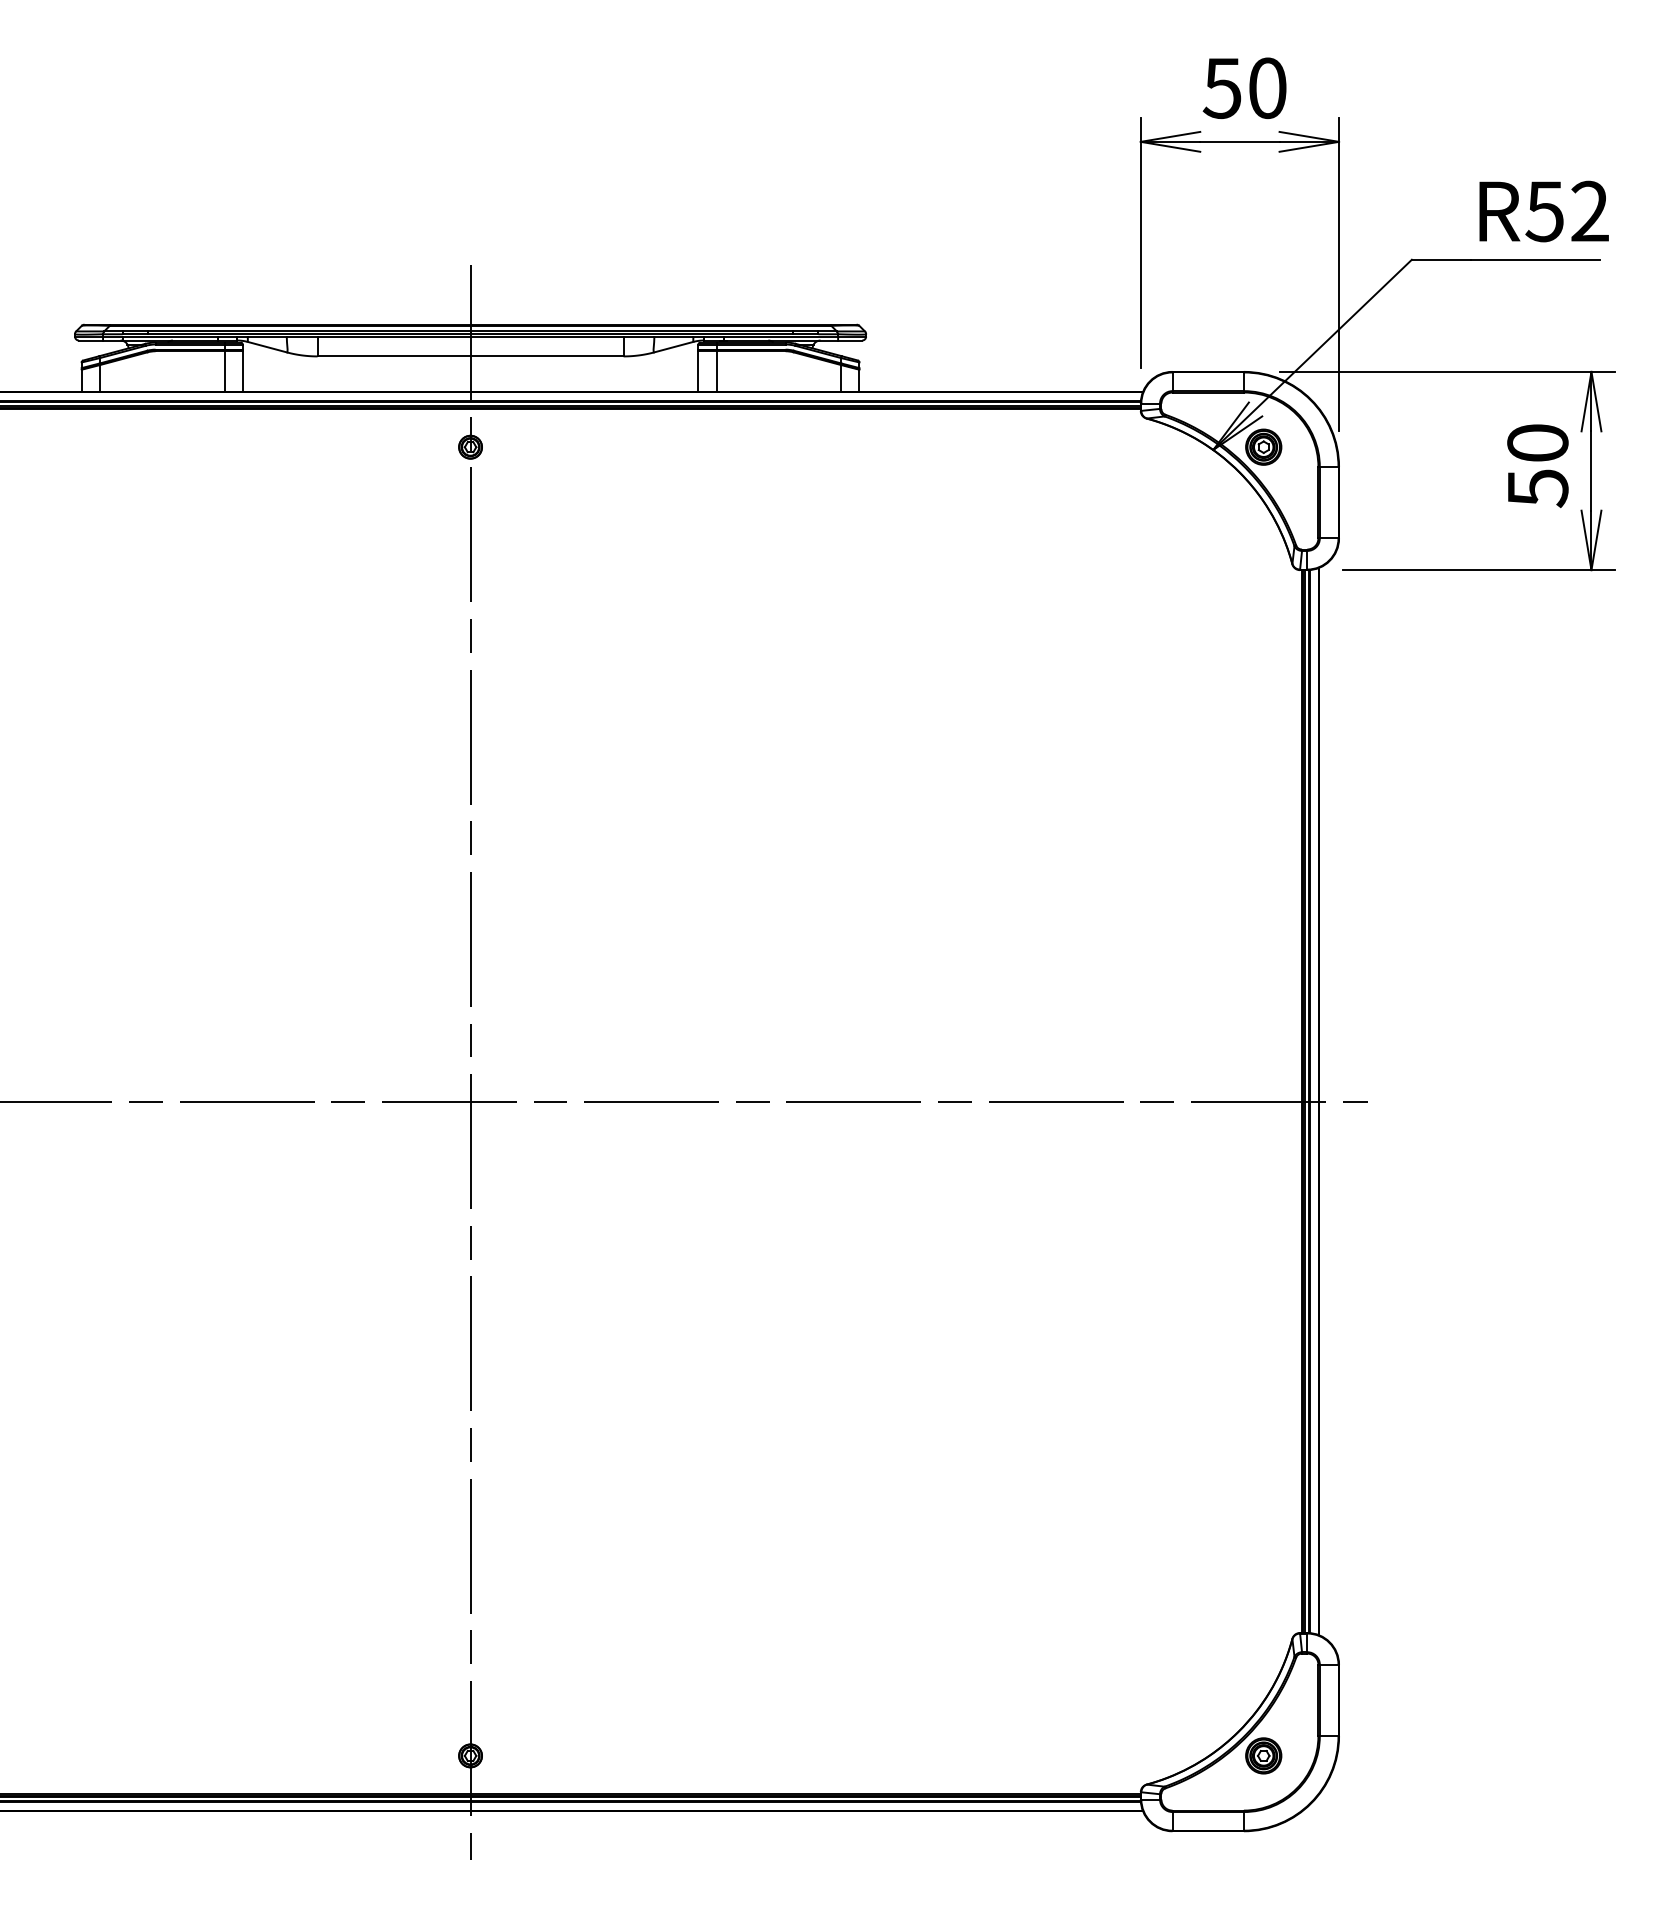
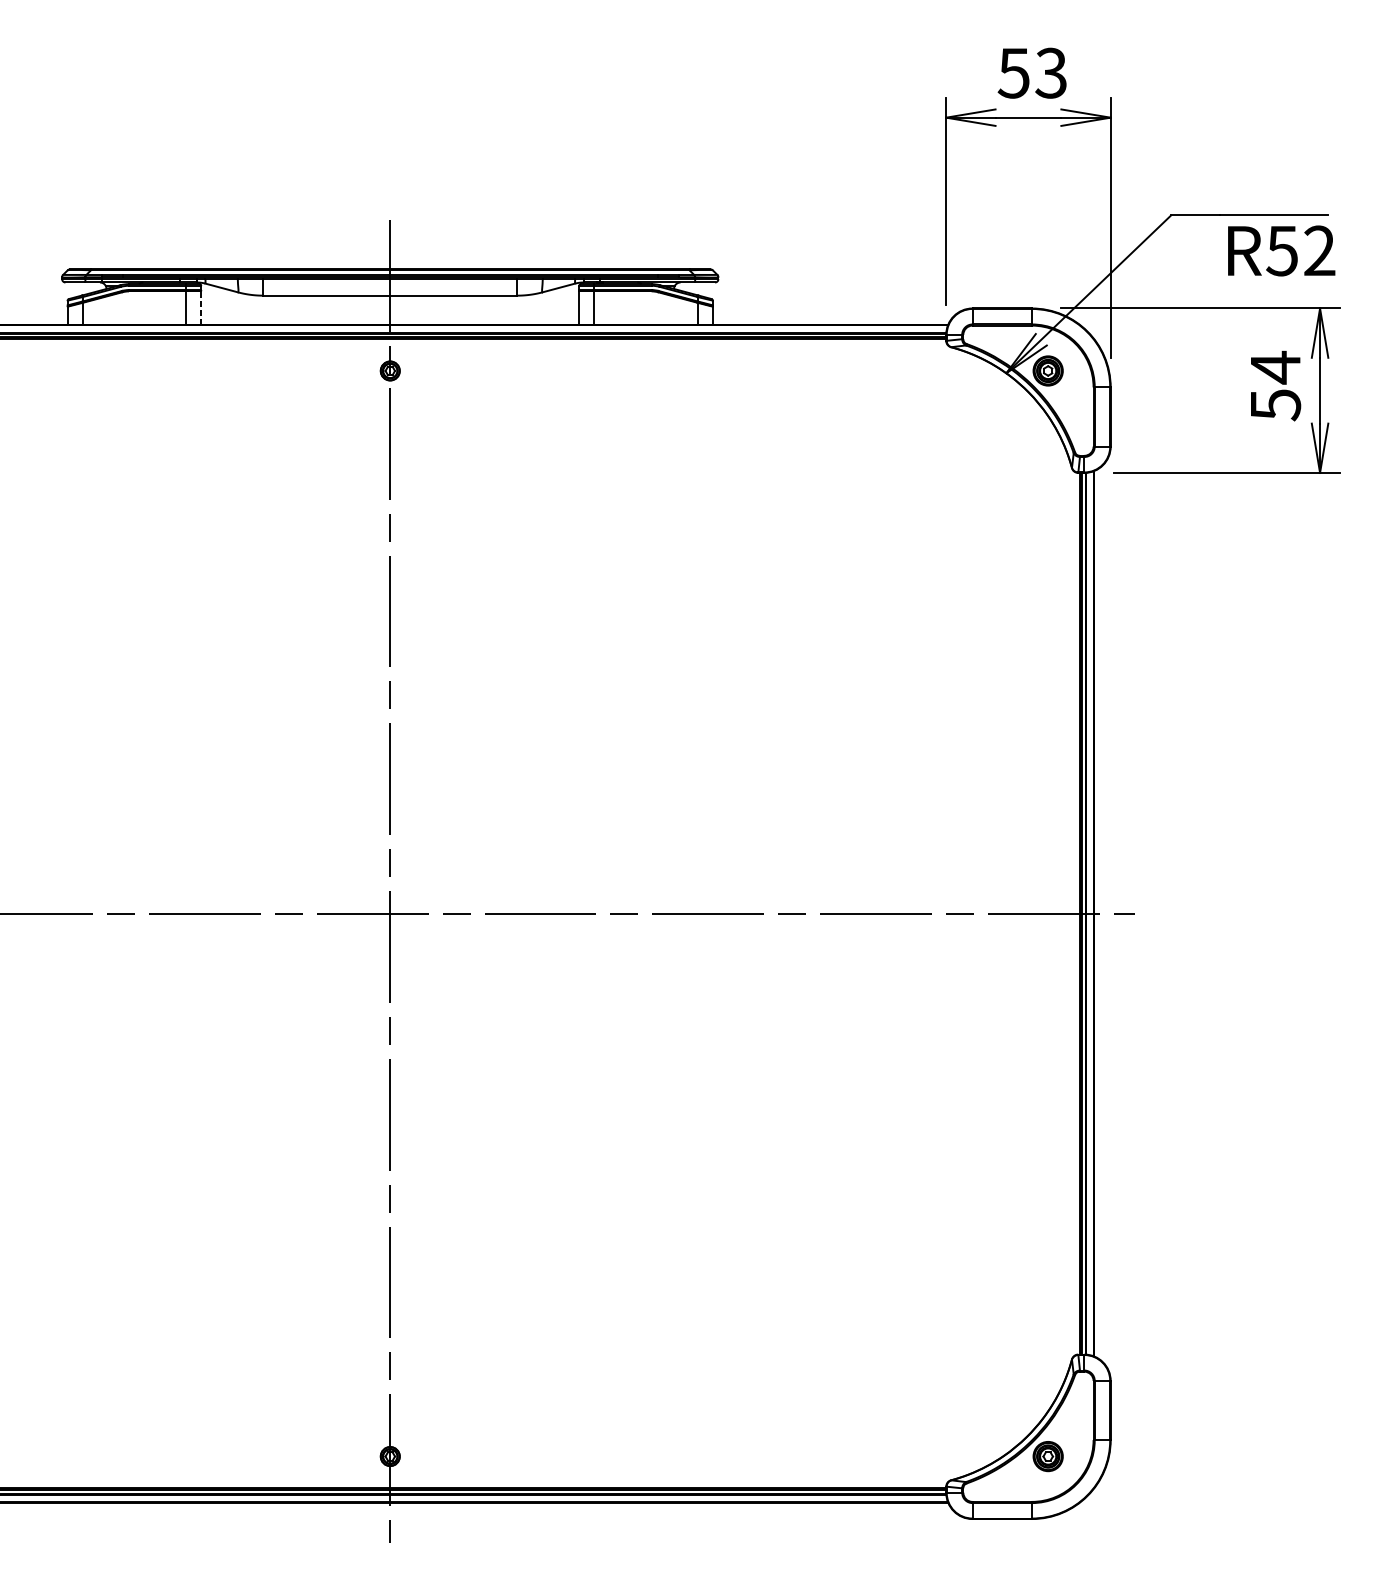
text: (1267, 87) -> (1051, 72), 50 -> 53
text: (1543, 211) -> (1281, 250), moved
line: (242, 371) -> (201, 308), solid -> dashed
text: (1537, 443) -> (1275, 367), 50 -> 54

